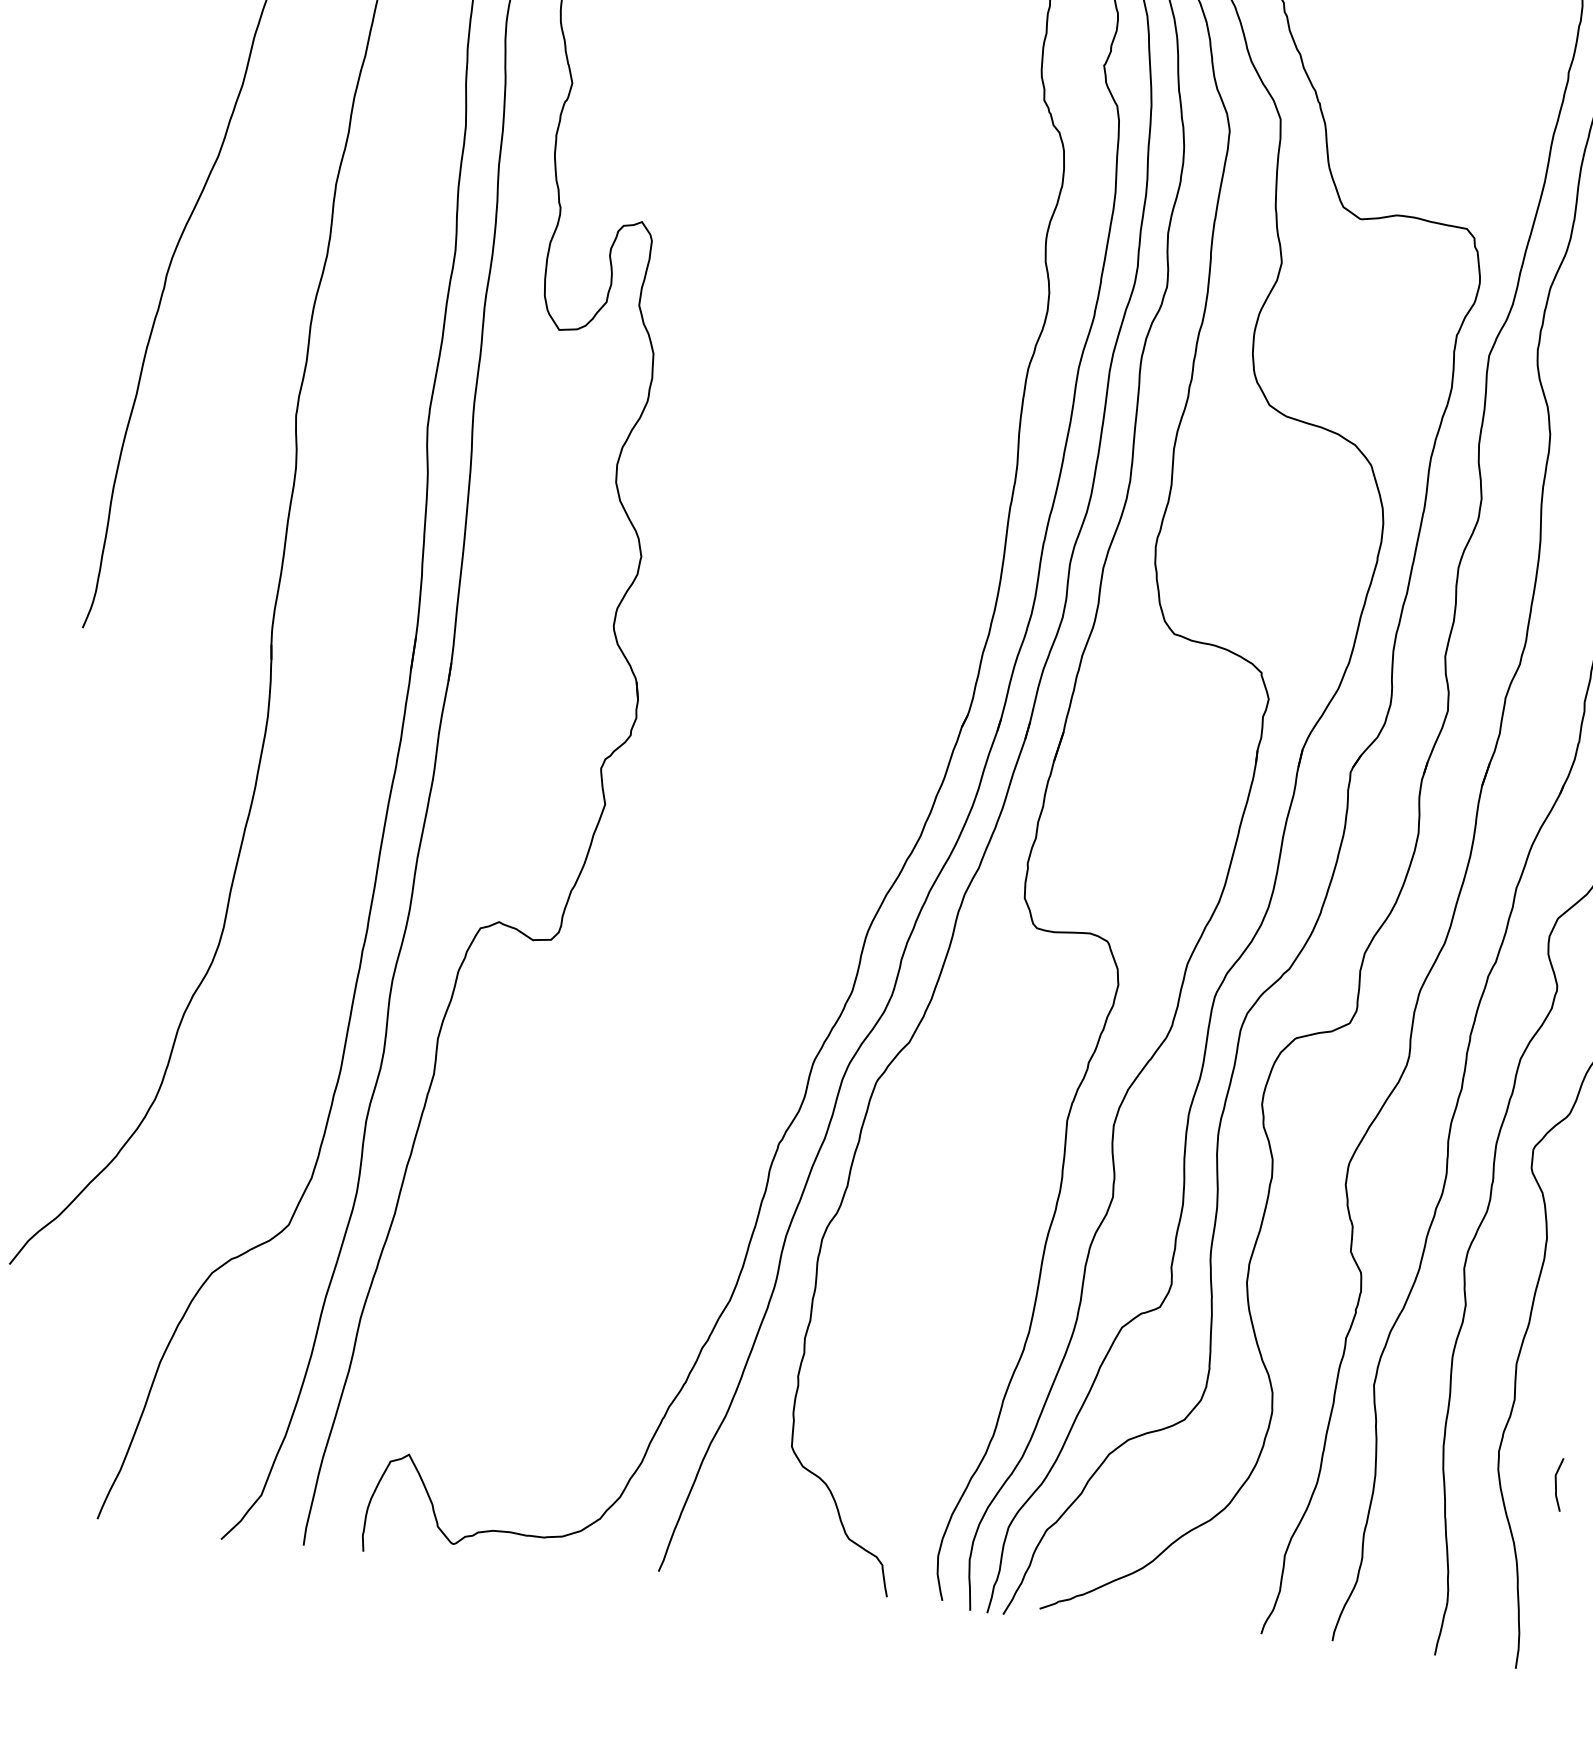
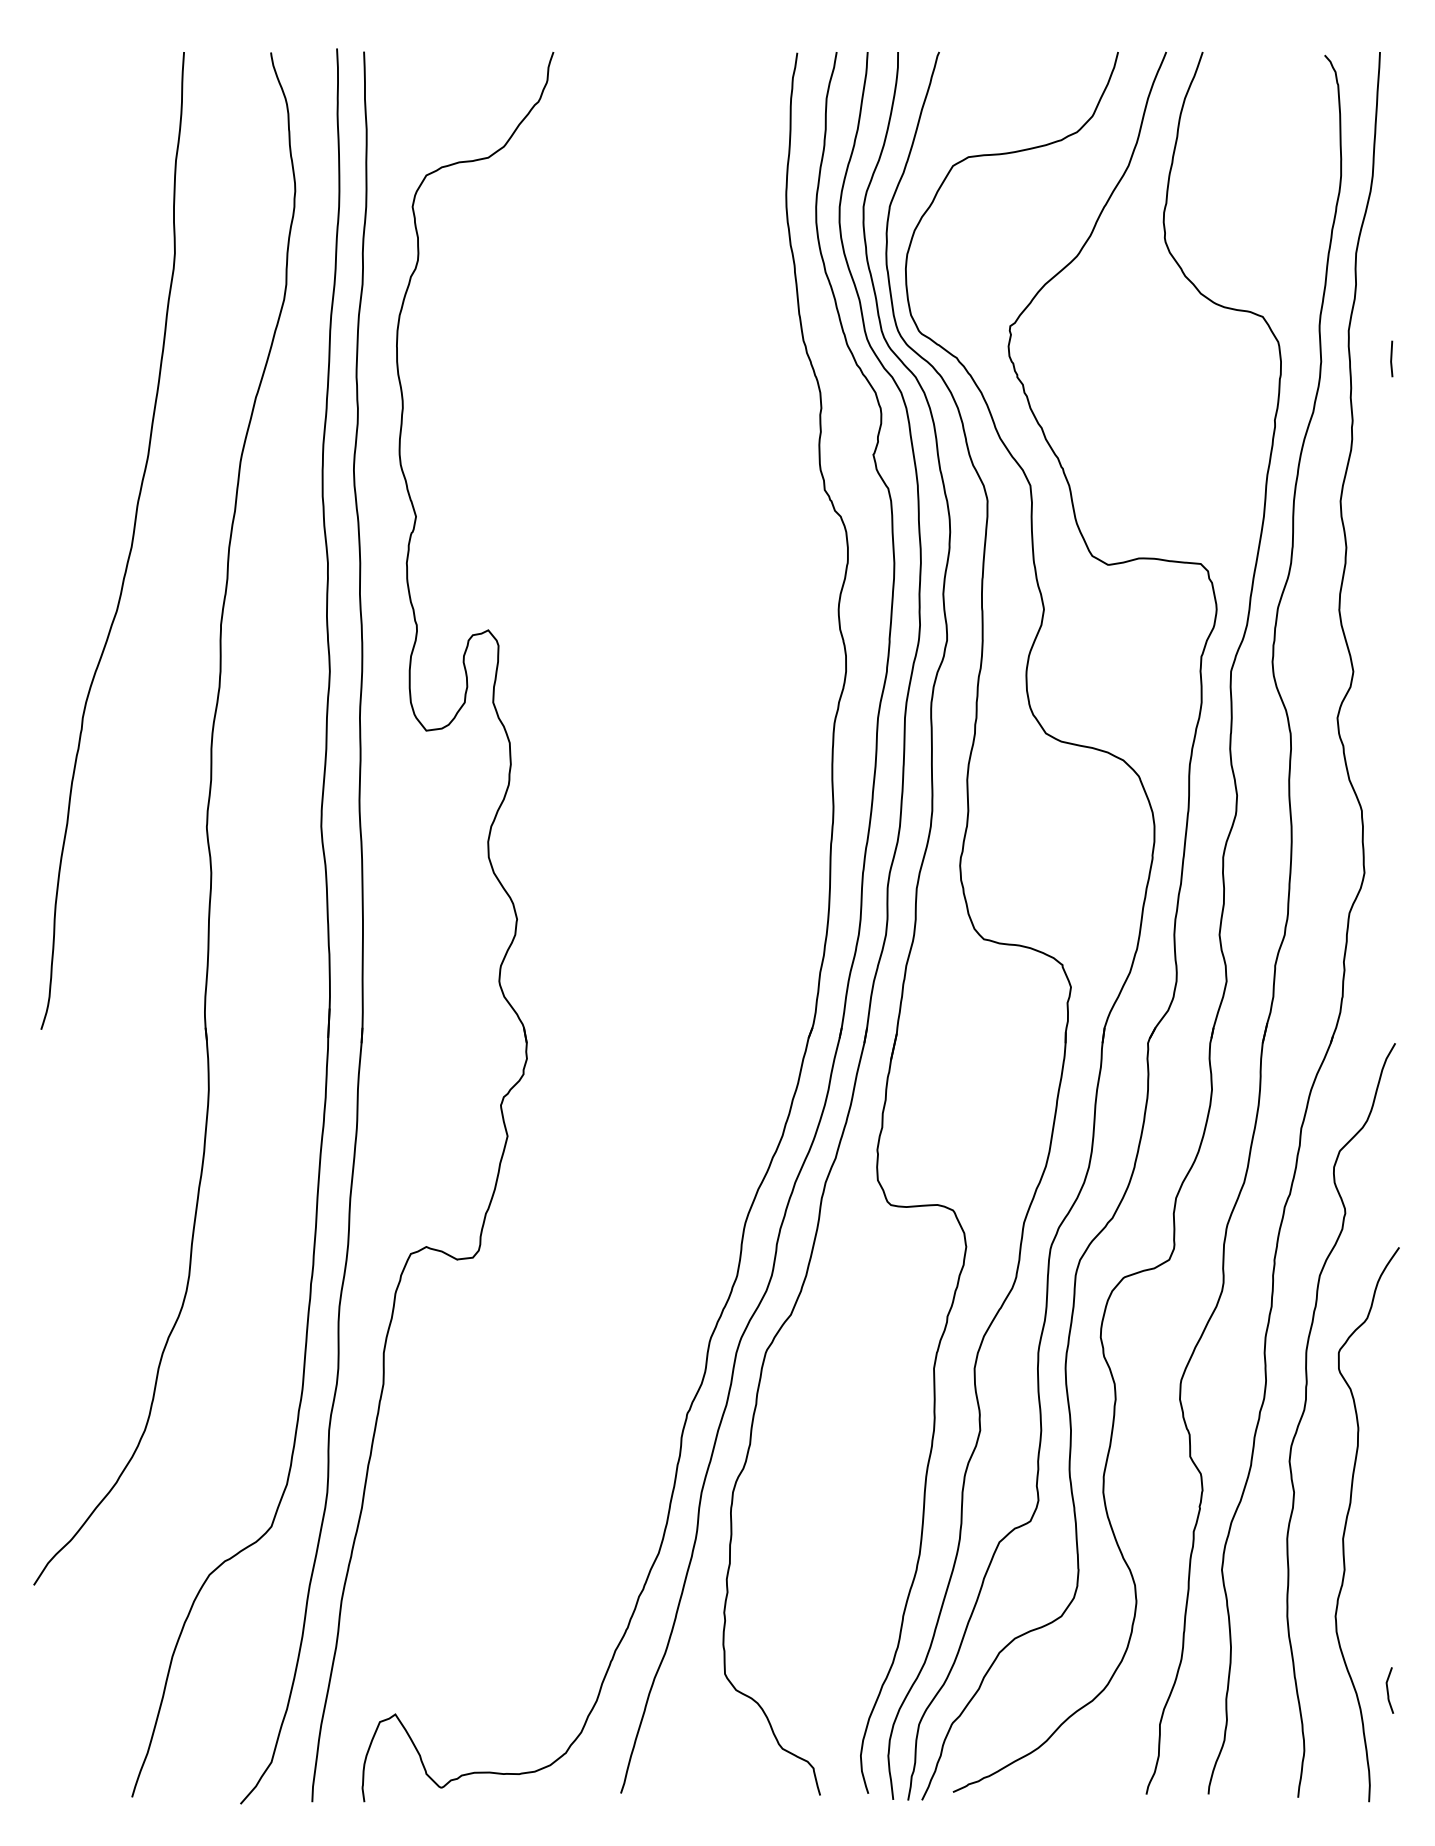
curve: (1556, 1484) -> (1388, 1690), moved

